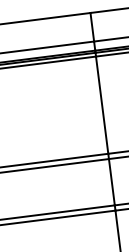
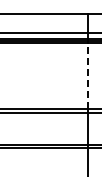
line: (101, 103) -> (87, 75), solid -> dashed

